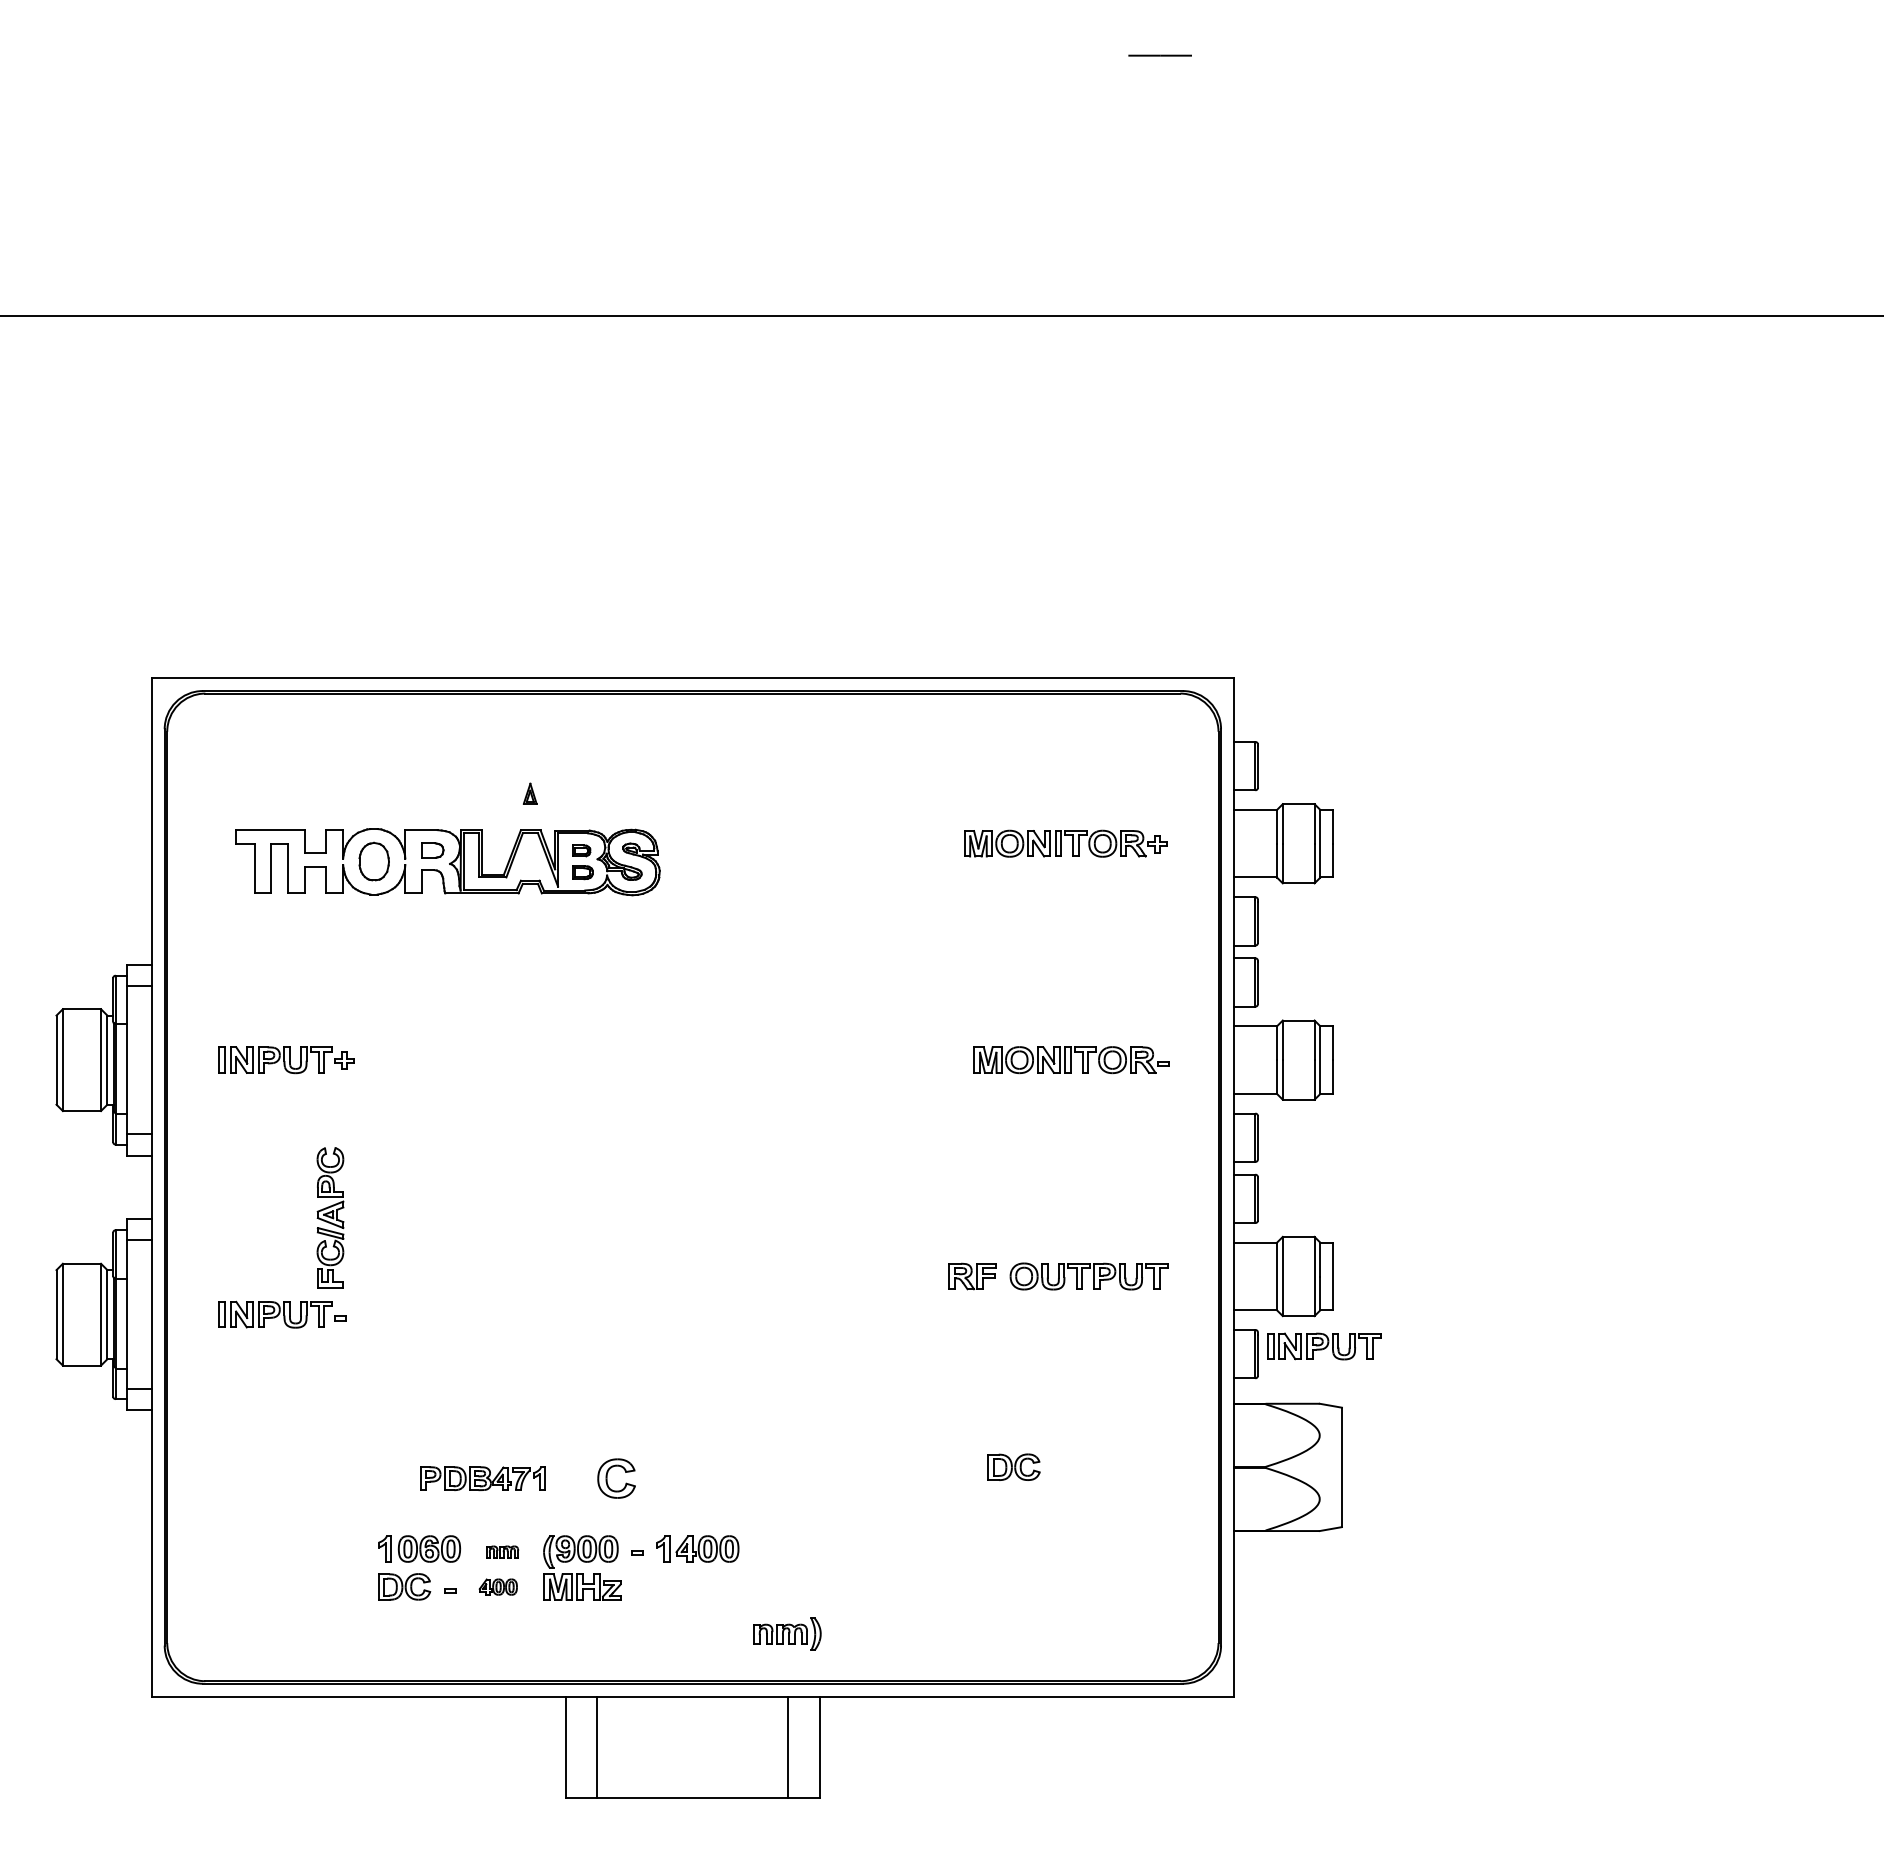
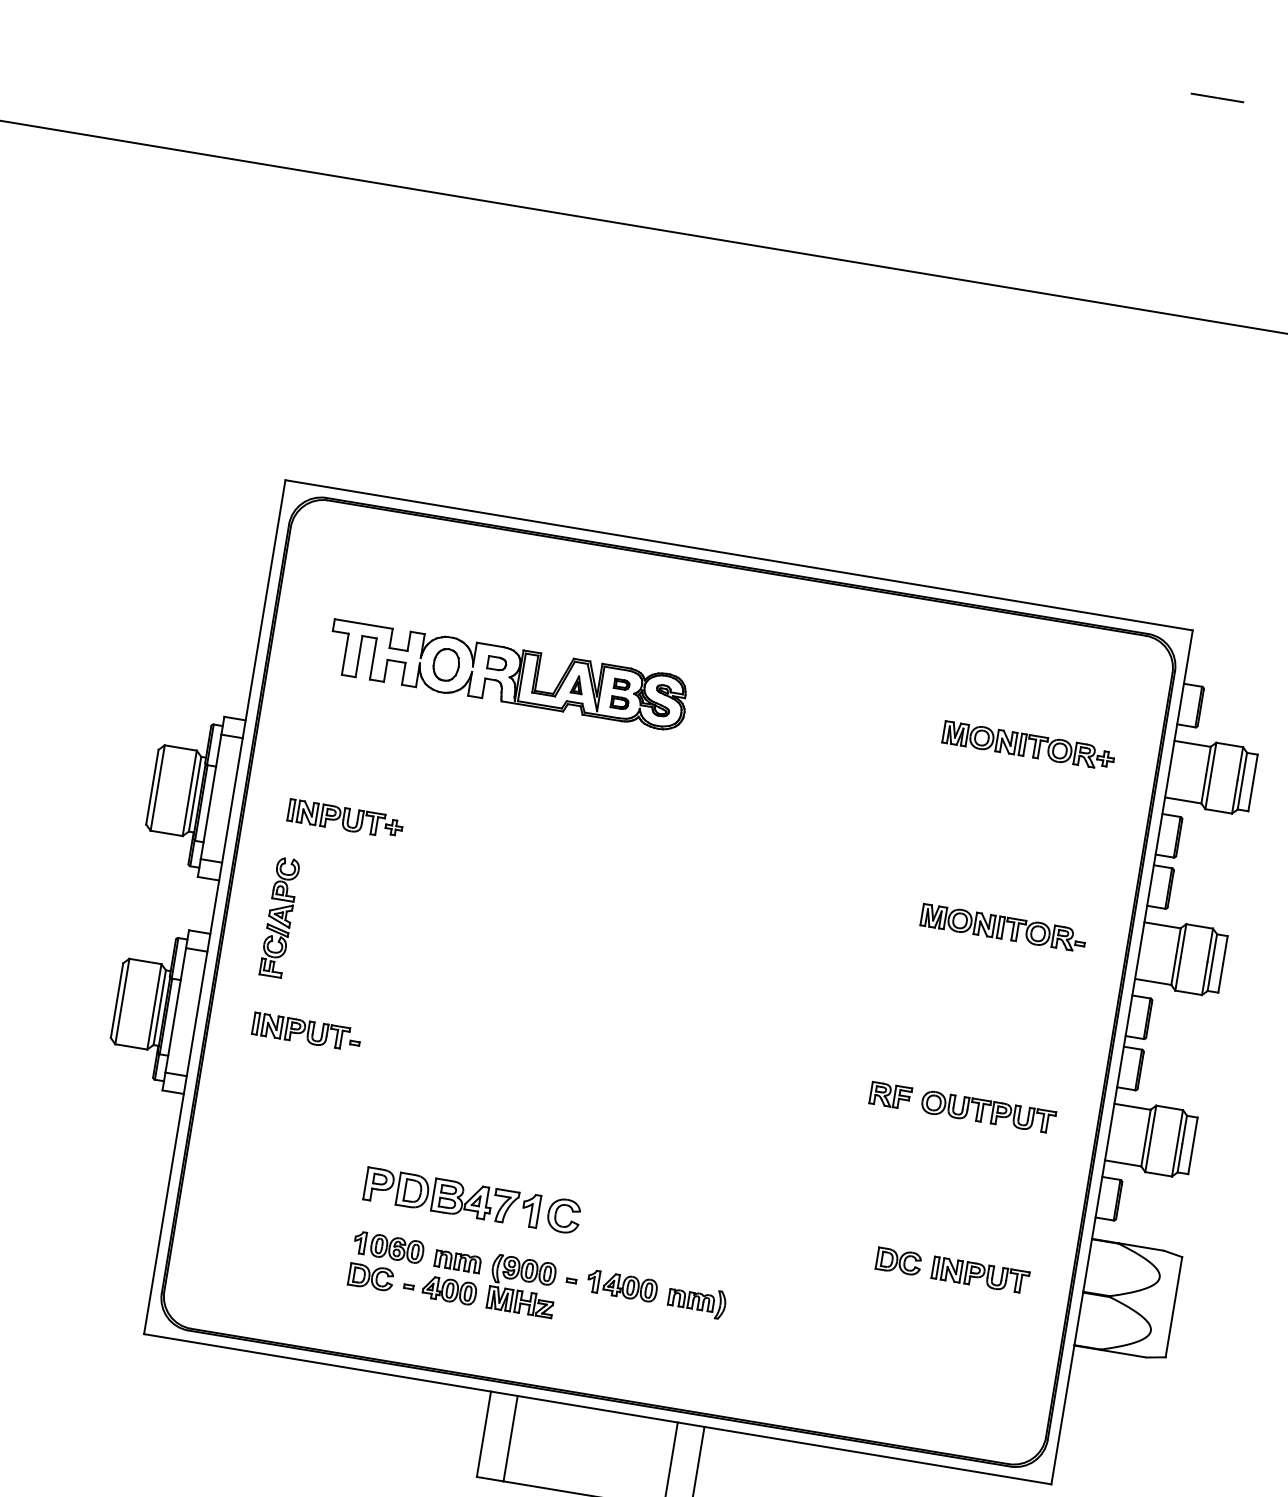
part: (529, 793) -> (576, 684), moved
part: (330, 1217) -> (279, 917), moved
part: (1324, 1346) -> (980, 1275), moved
part: (482, 1478) -> (451, 1197), size x1.67
part: (502, 1551) -> (458, 1261), size x1.67
part: (498, 1586) -> (449, 1289), size x1.67
part: (787, 1633) -> (697, 1300), moved

